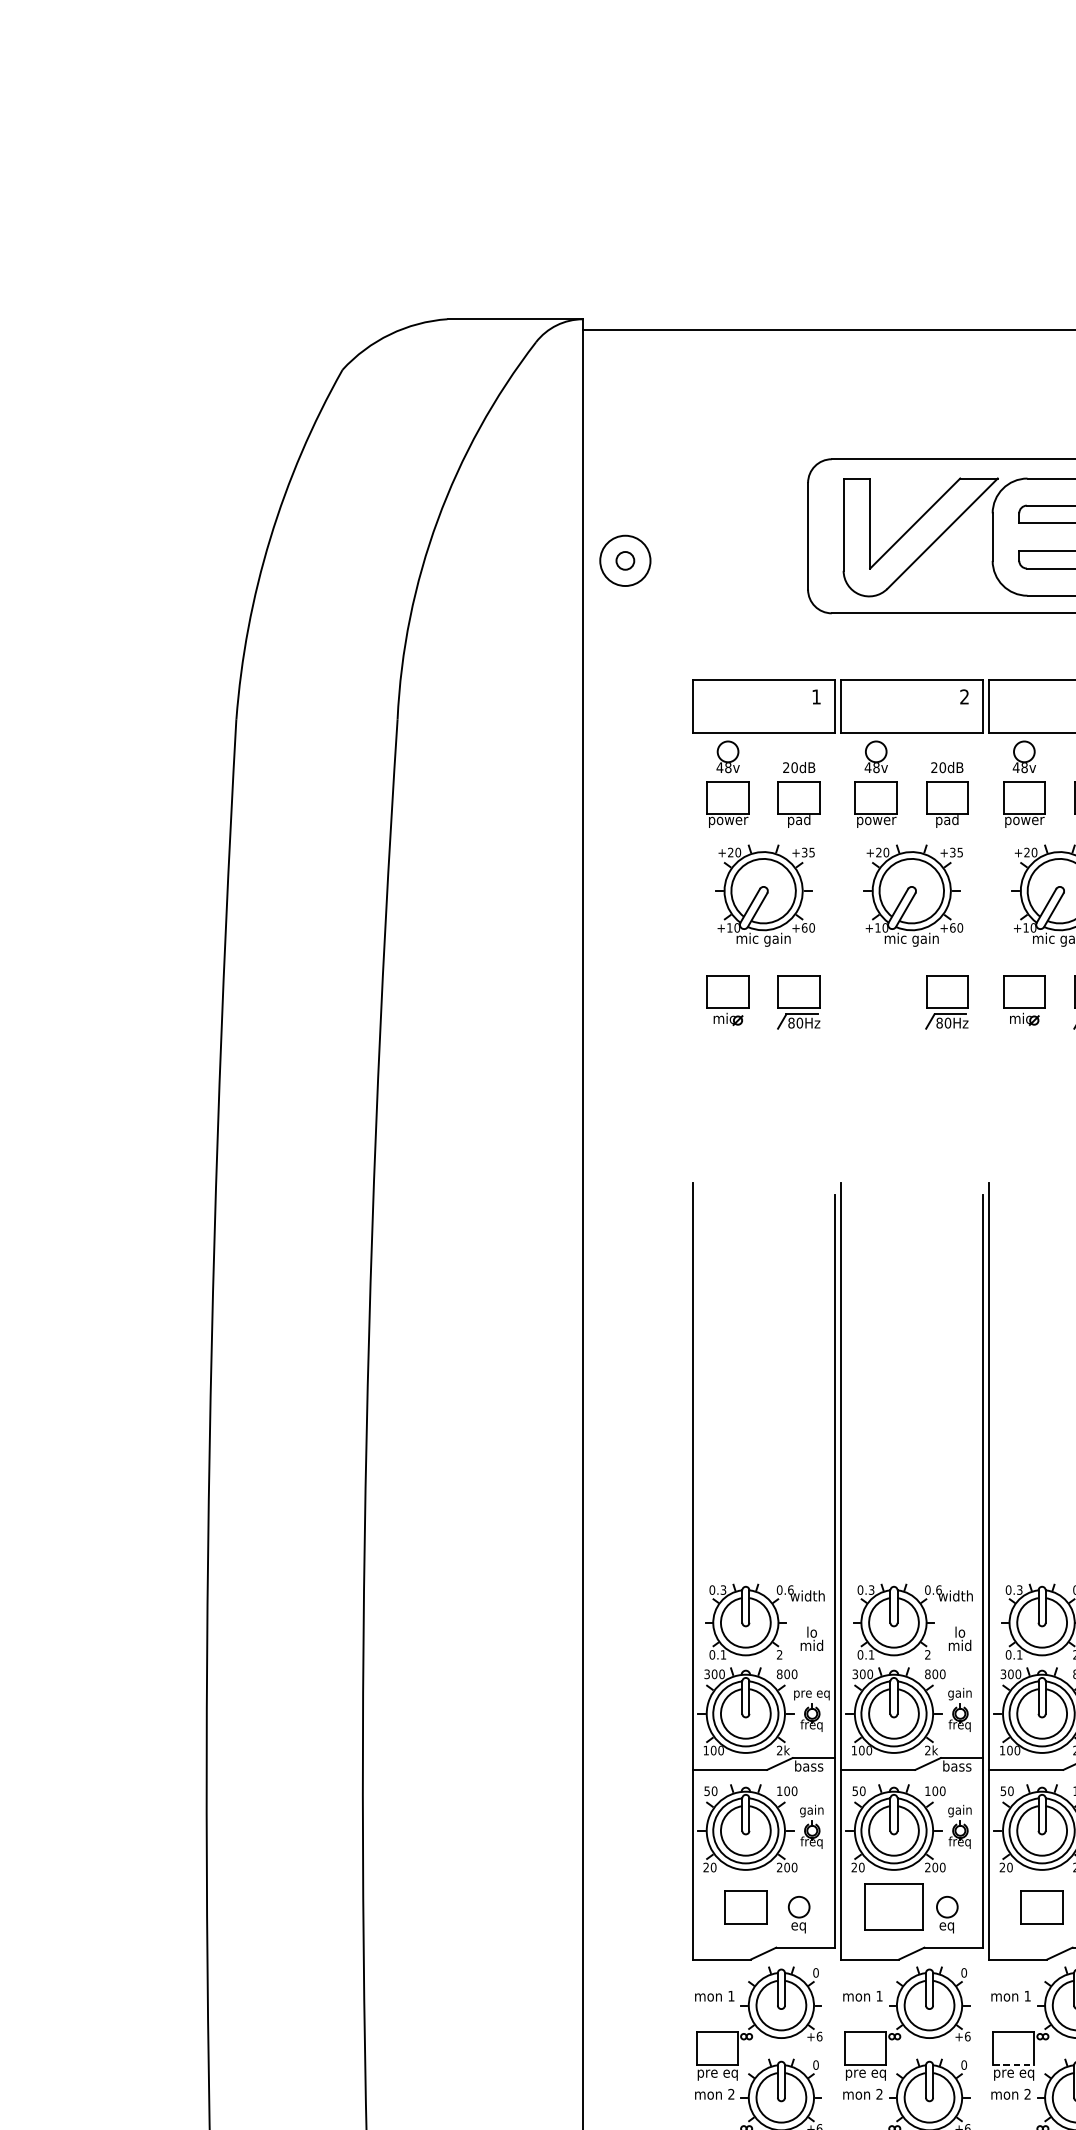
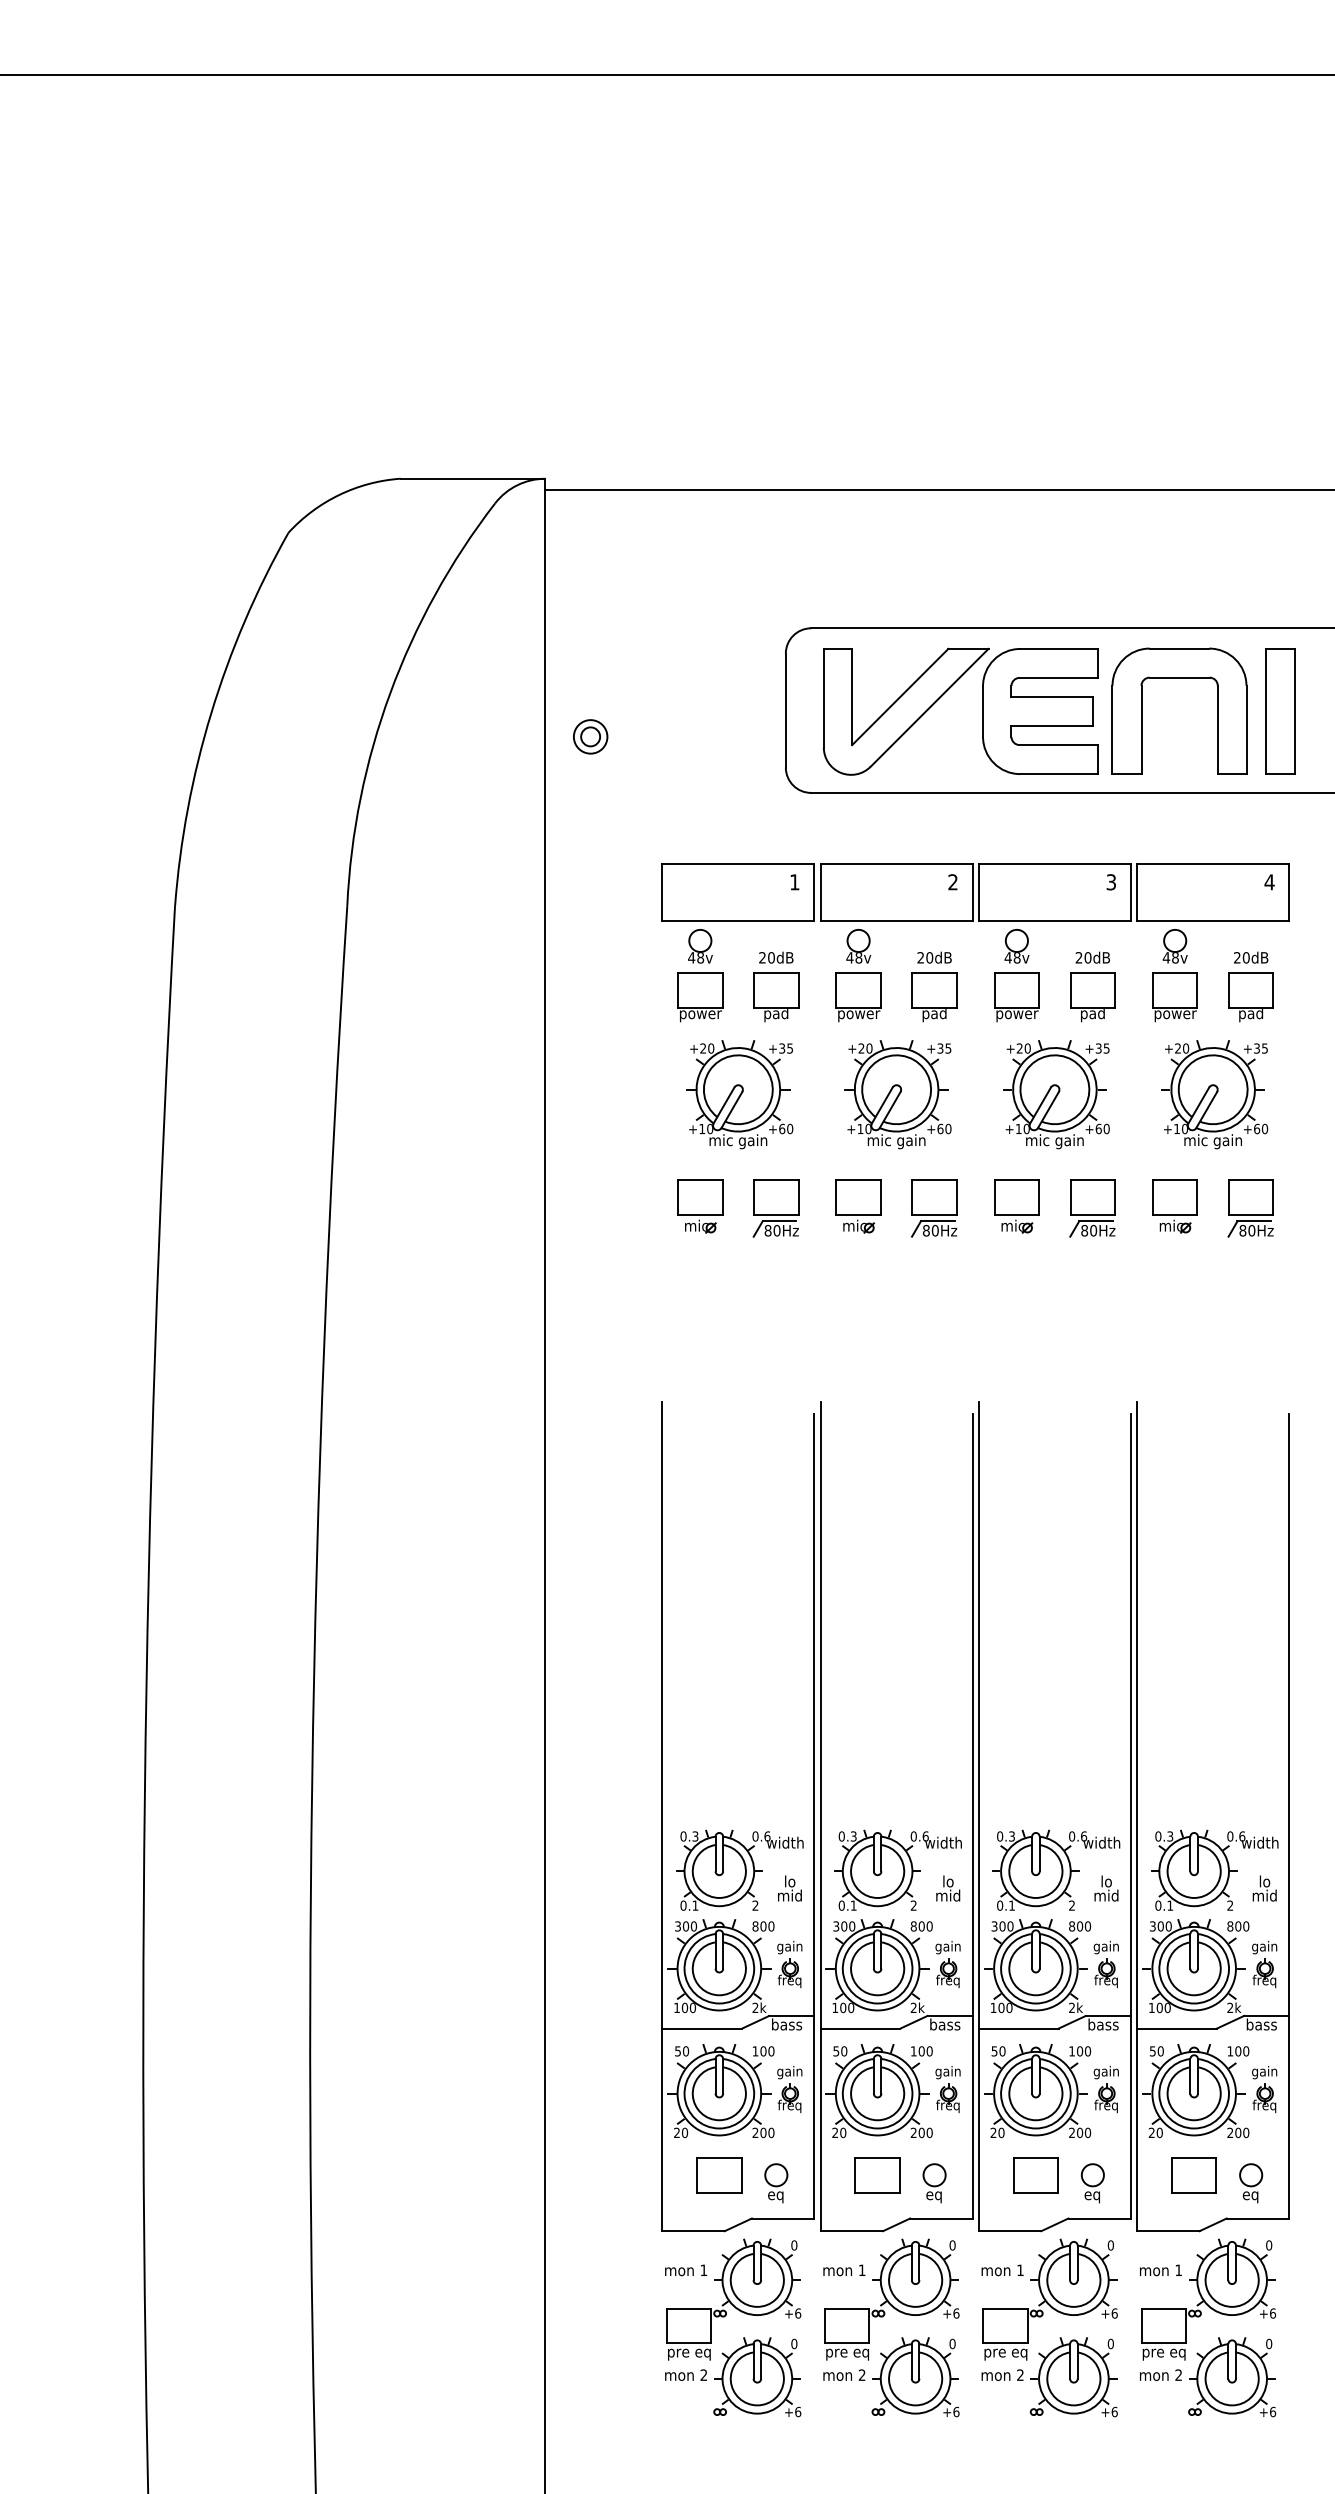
circle: (625, 560) -> (590, 736), size x0.62
part: (876, 1000) -> (858, 1206), added
text: (811, 1694) -> (789, 1947), pre eq -> gain
part: (893, 1907) -> (877, 2175), size x0.71
line: (1014, 2064) -> (1006, 2343), dashed -> solid

